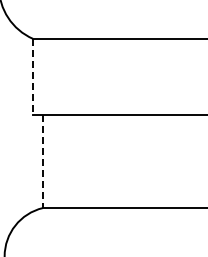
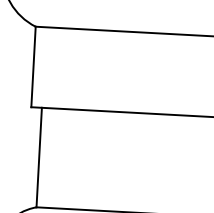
line: (33, 76) -> (34, 66), dashed -> solid
line: (42, 161) -> (38, 157), dashed -> solid

